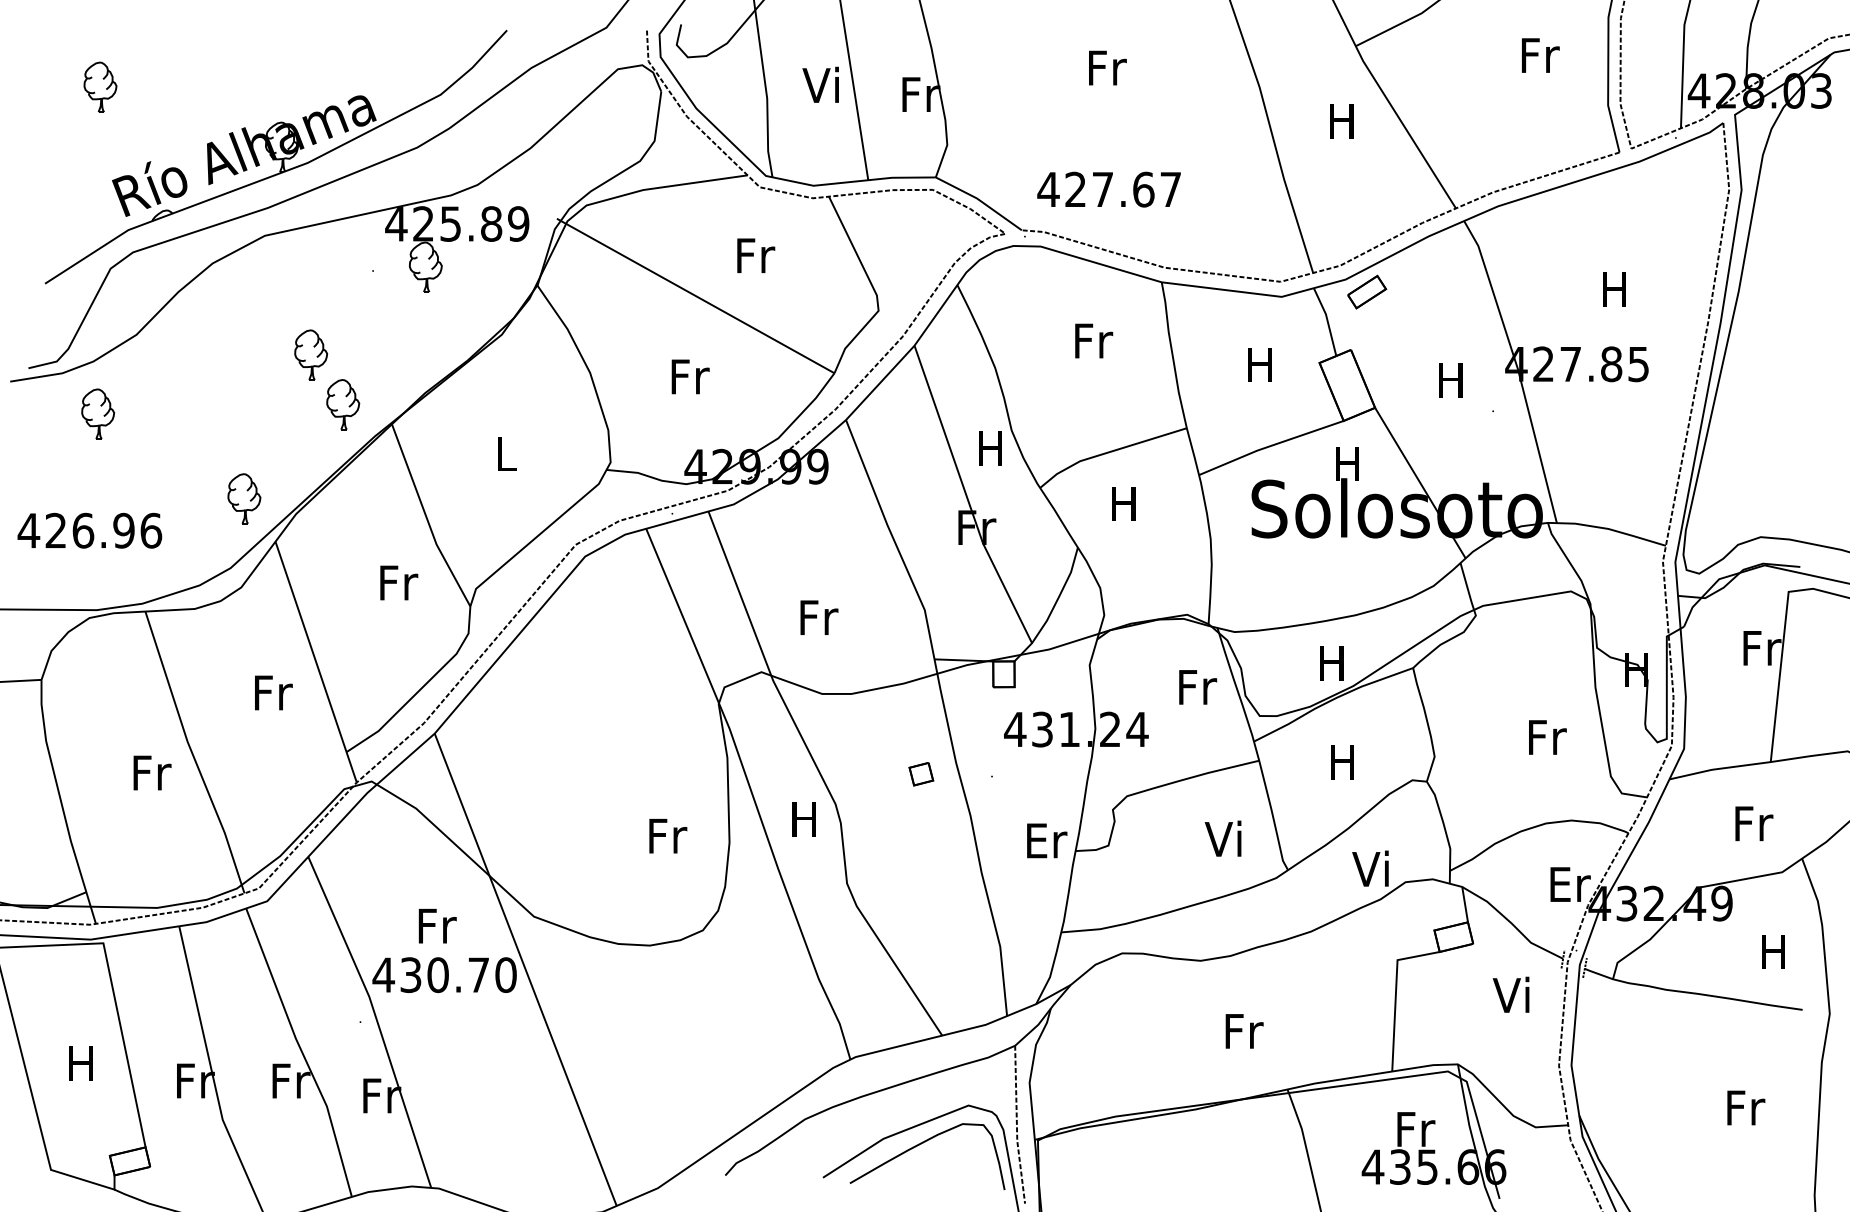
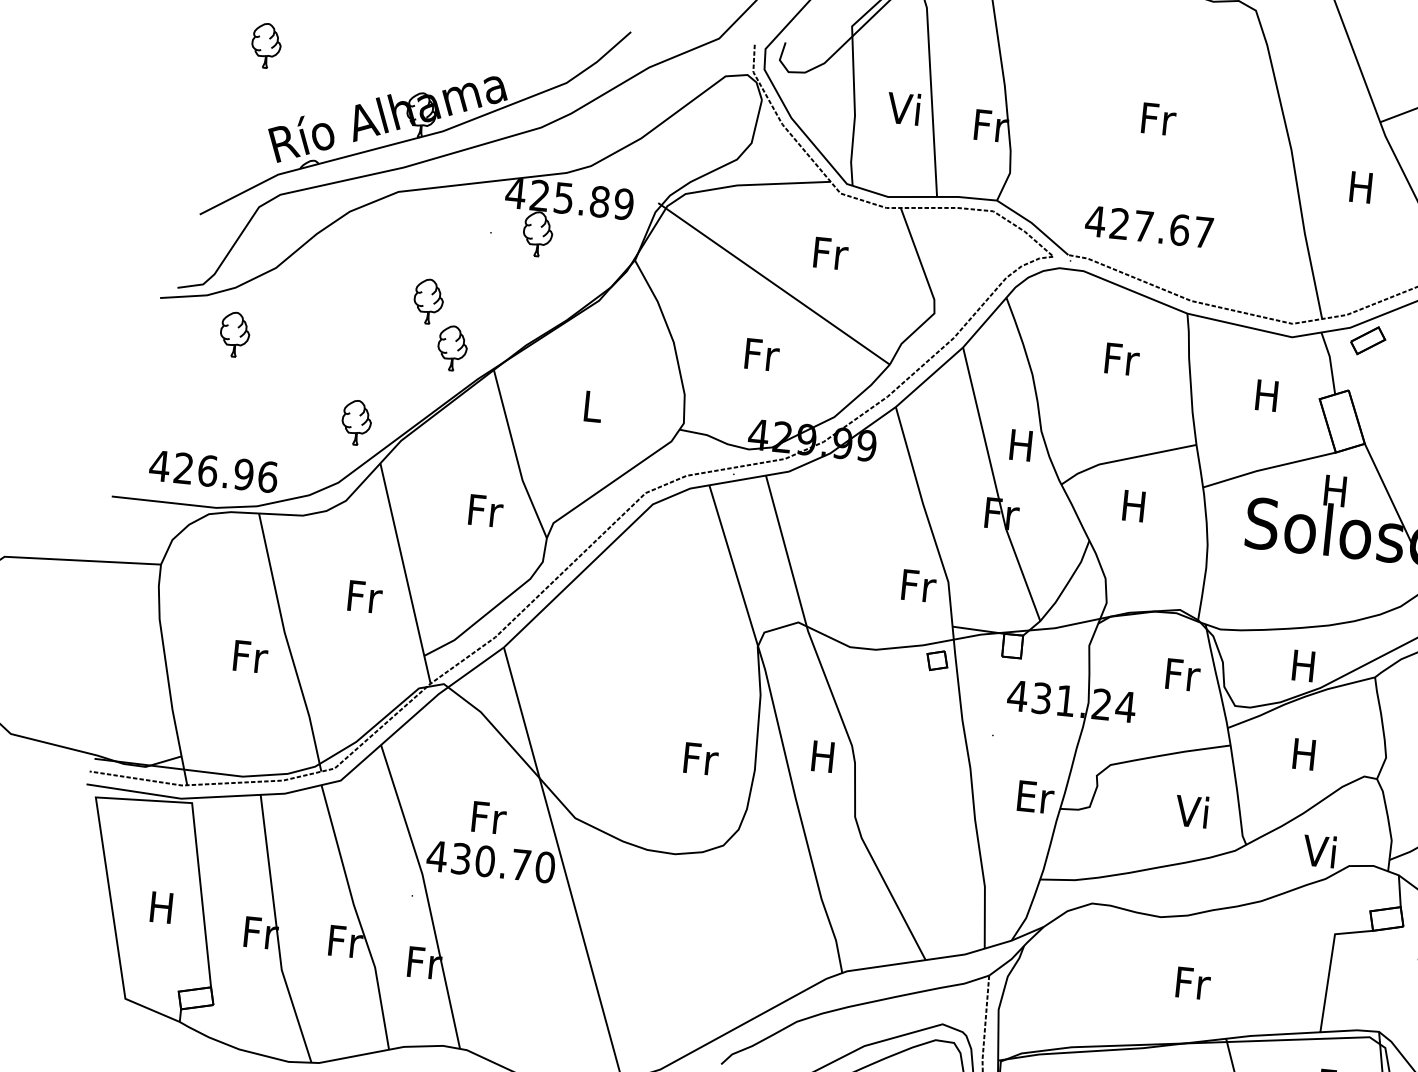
text: (89, 530) -> (213, 471), moved
text: (819, 617) -> (919, 585), moved
part: (921, 774) -> (937, 660), moved

